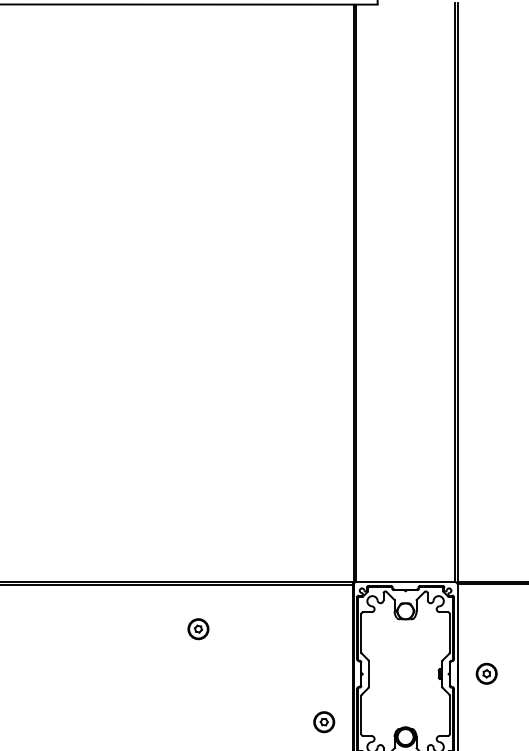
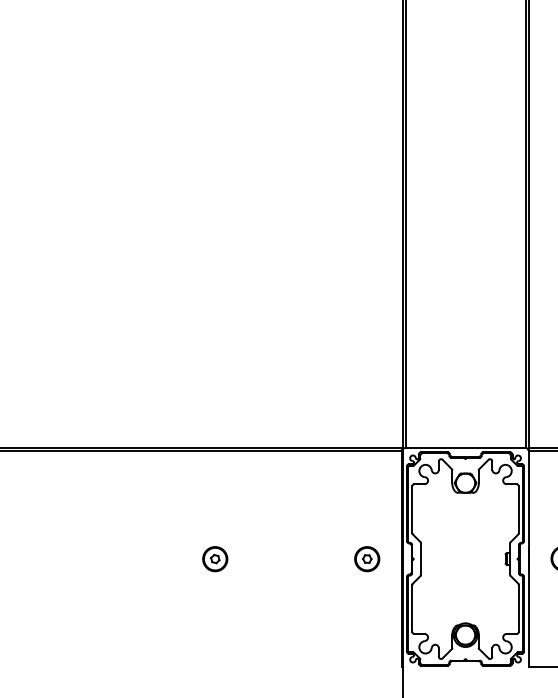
part: (198, 629) -> (215, 559), moved
part: (324, 722) -> (367, 559), moved

